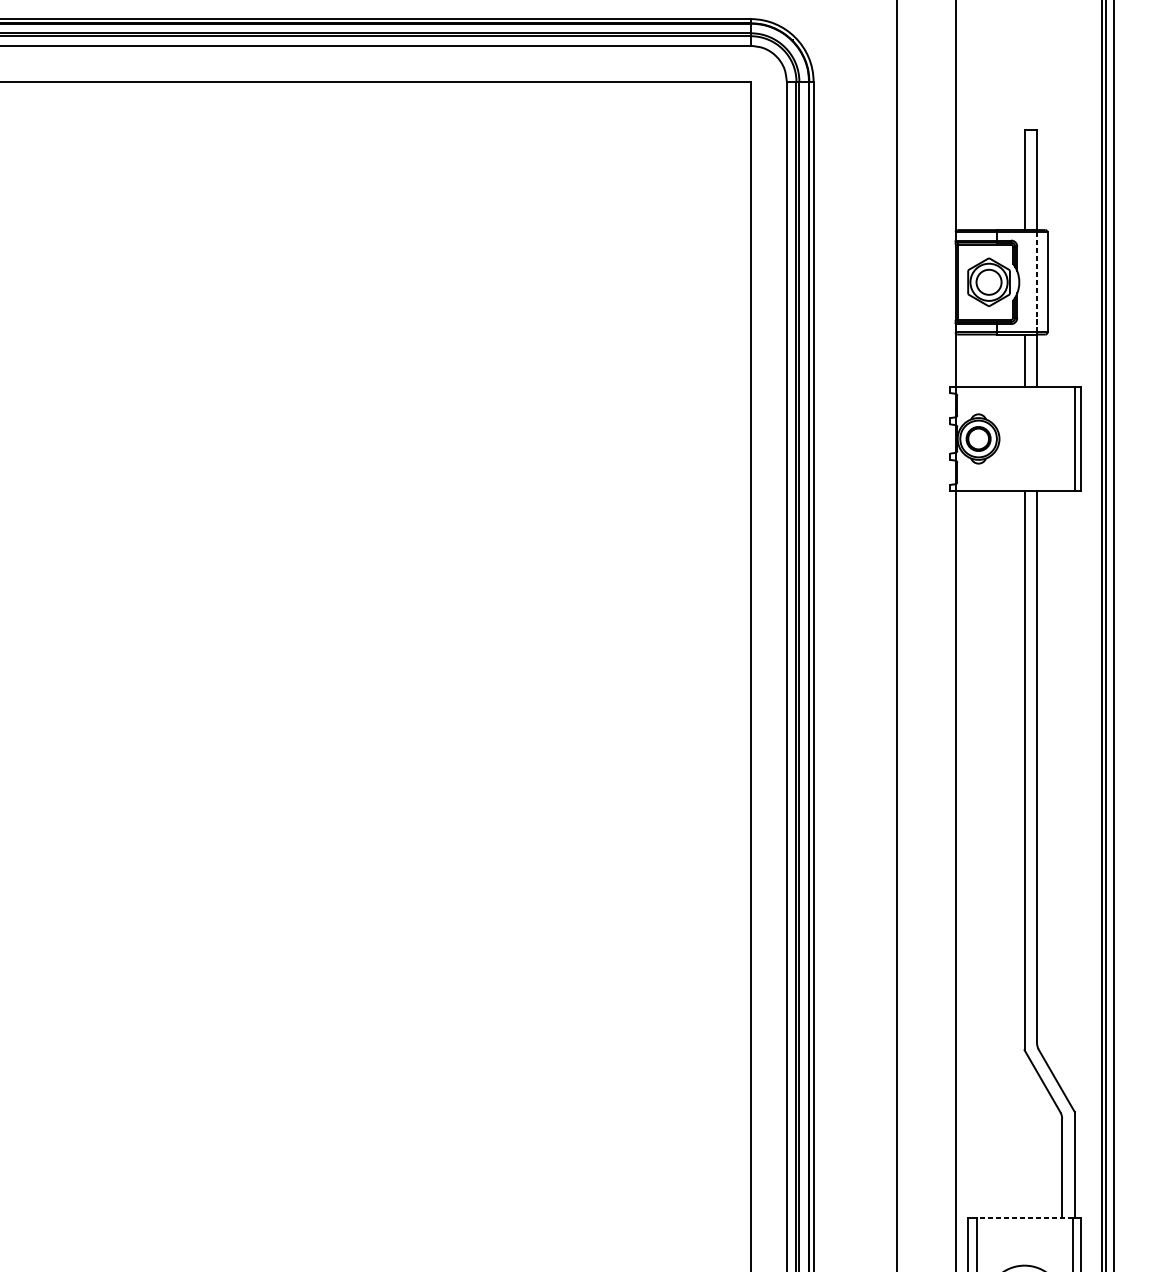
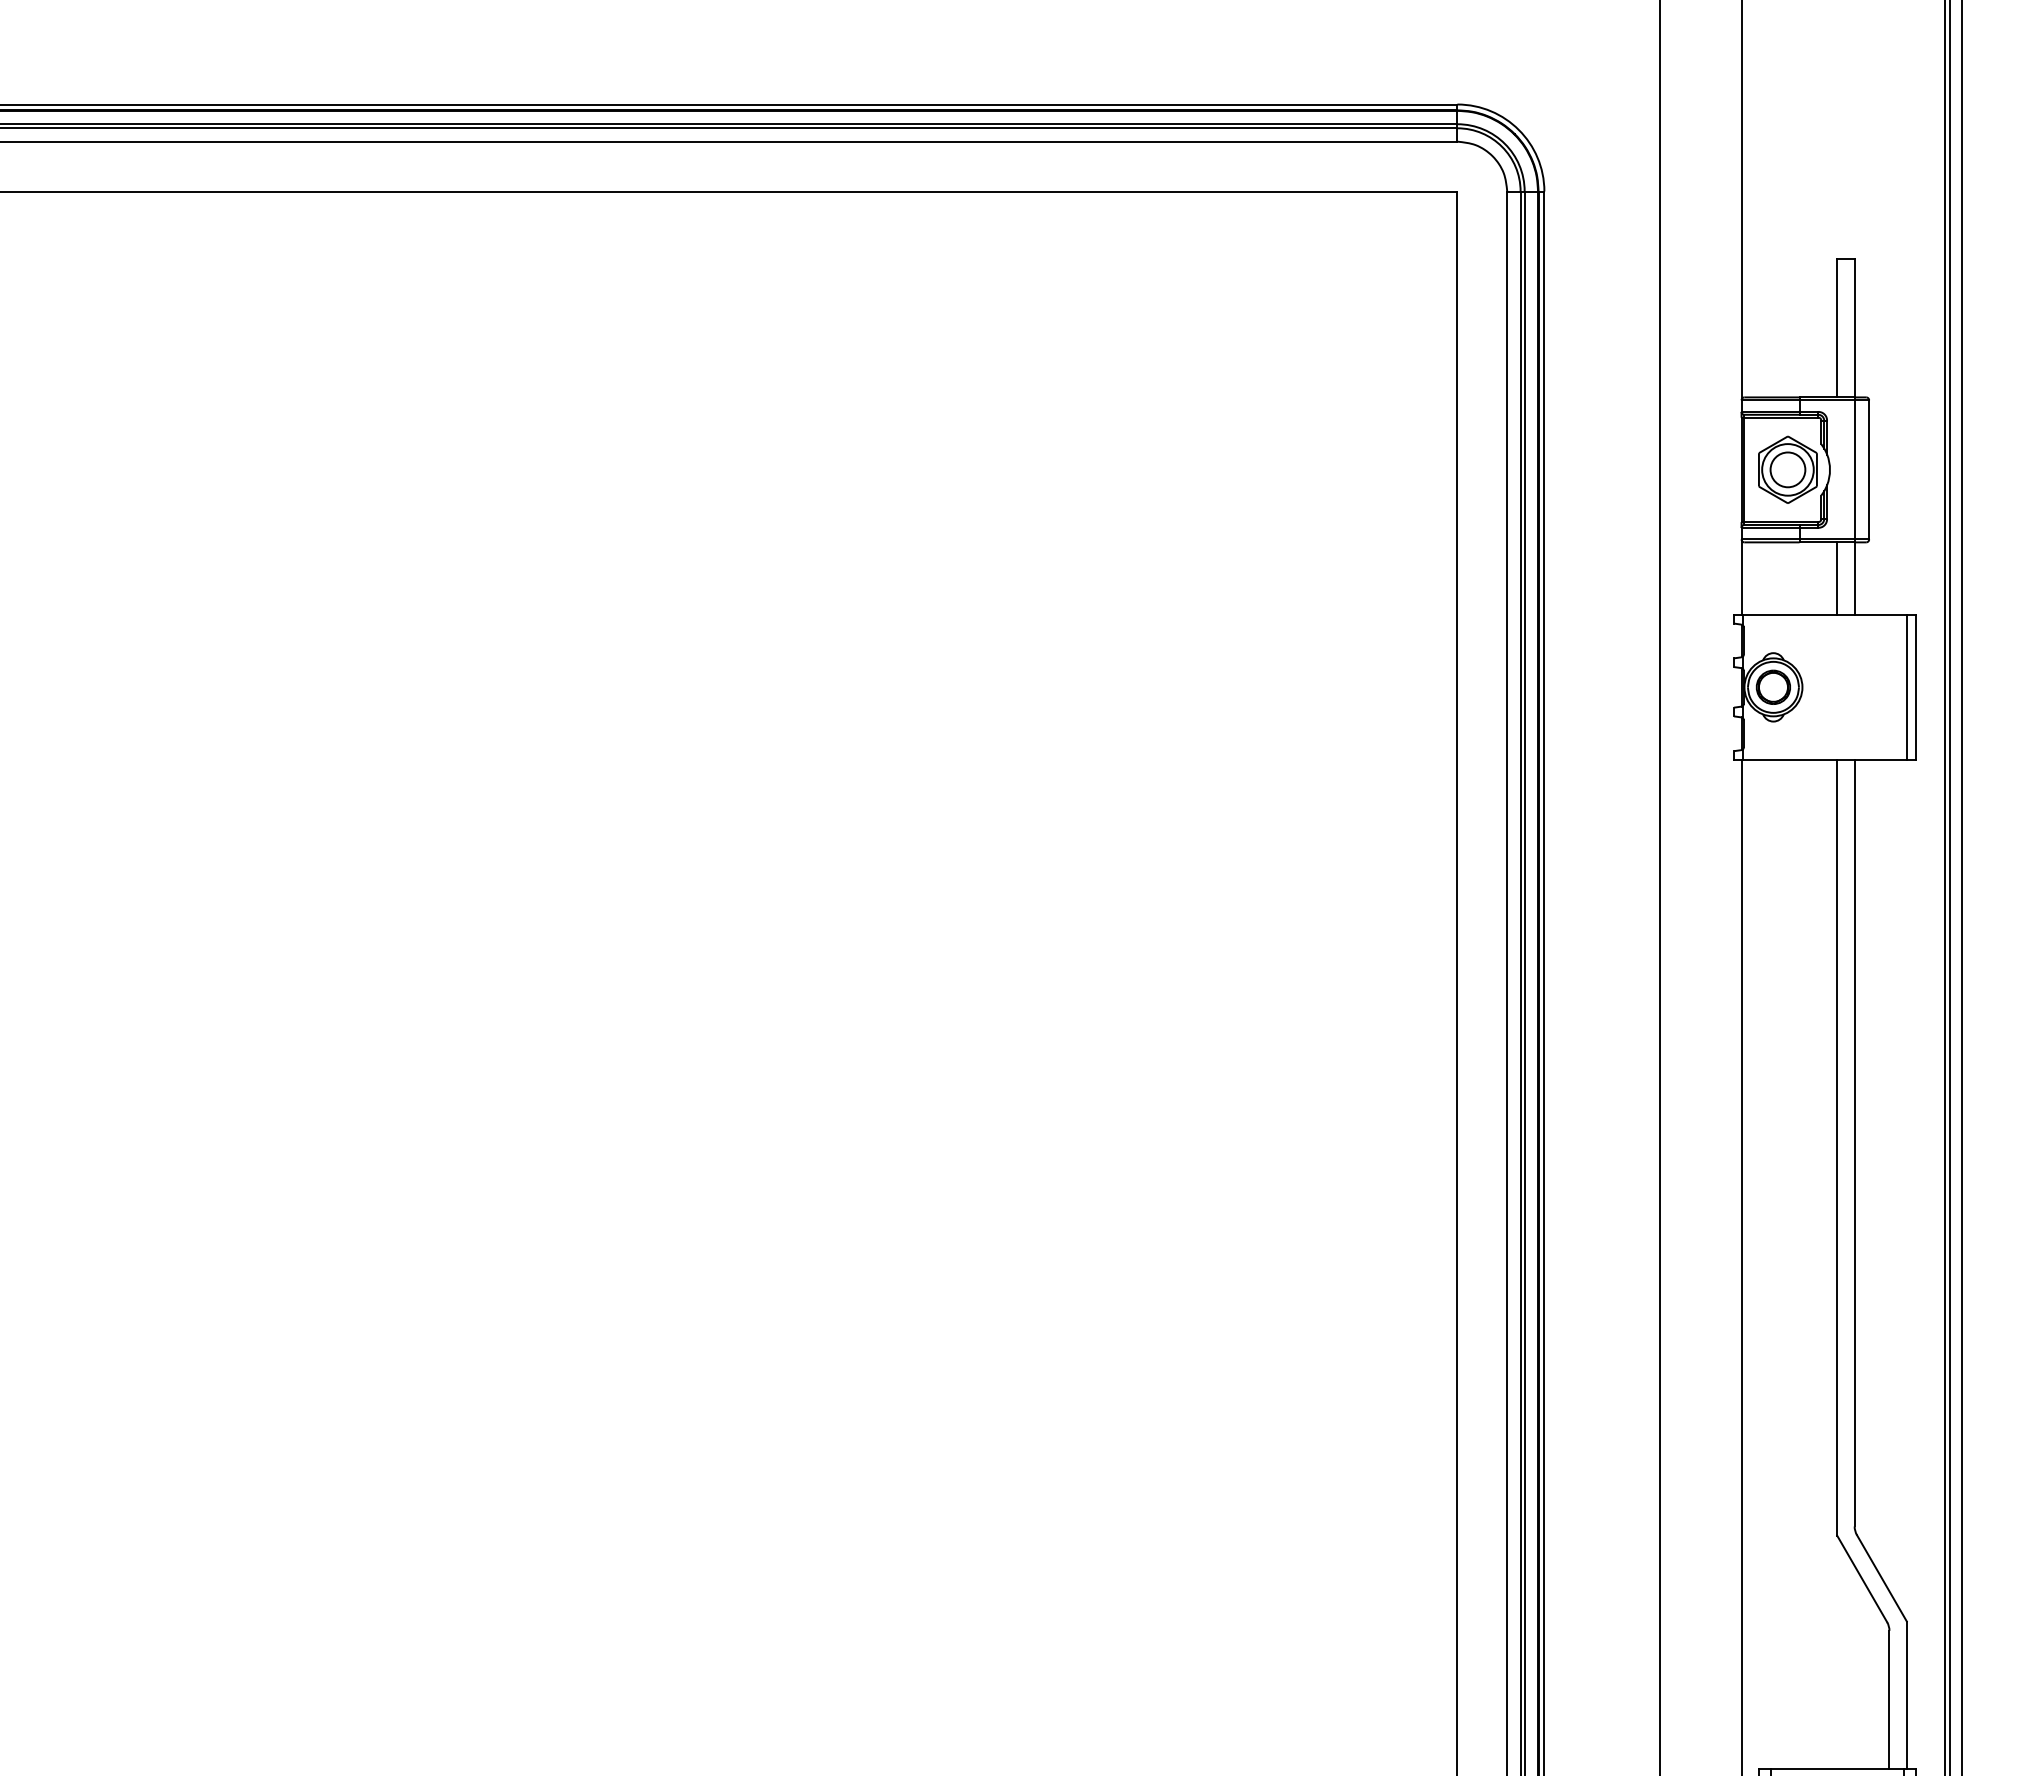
line: (1036, 282) -> (1854, 469), dashed -> solid
line: (1024, 1217) -> (1837, 1768), dashed -> solid

